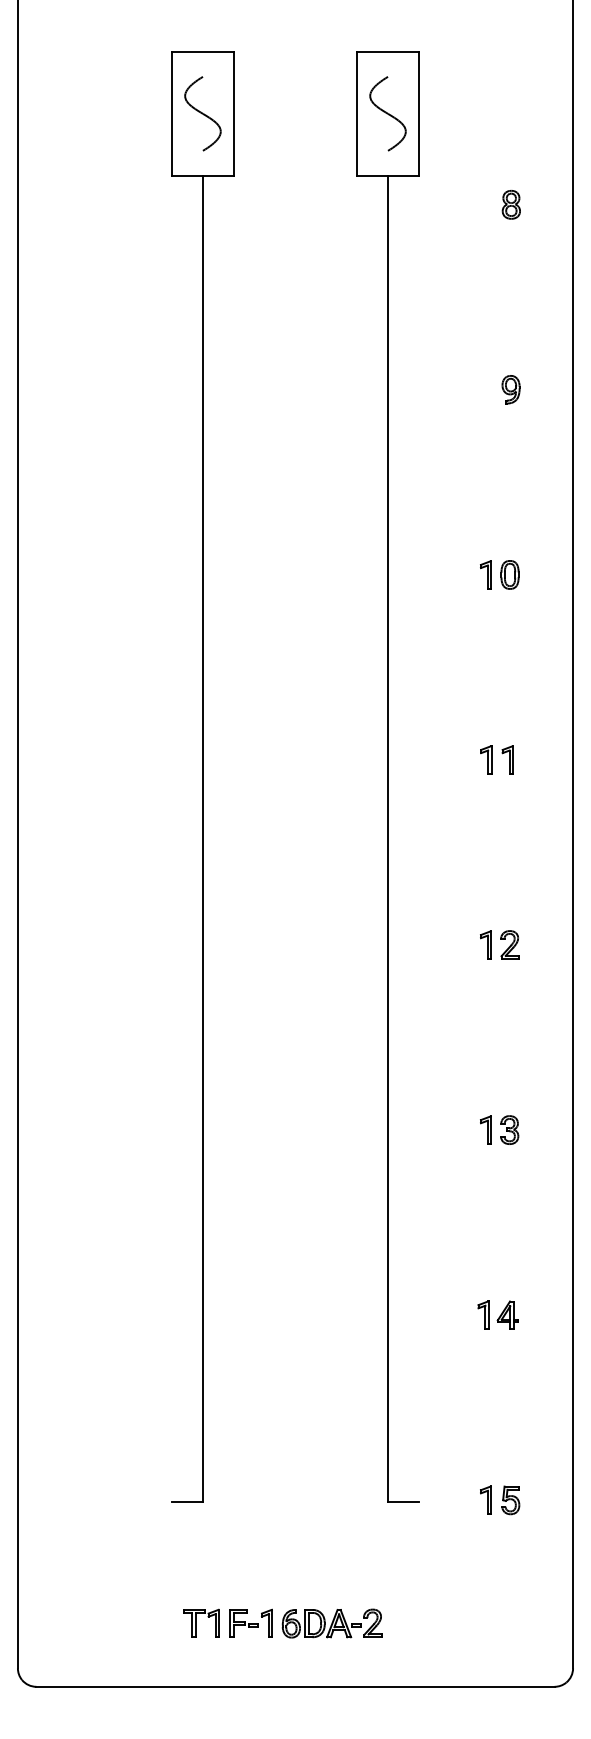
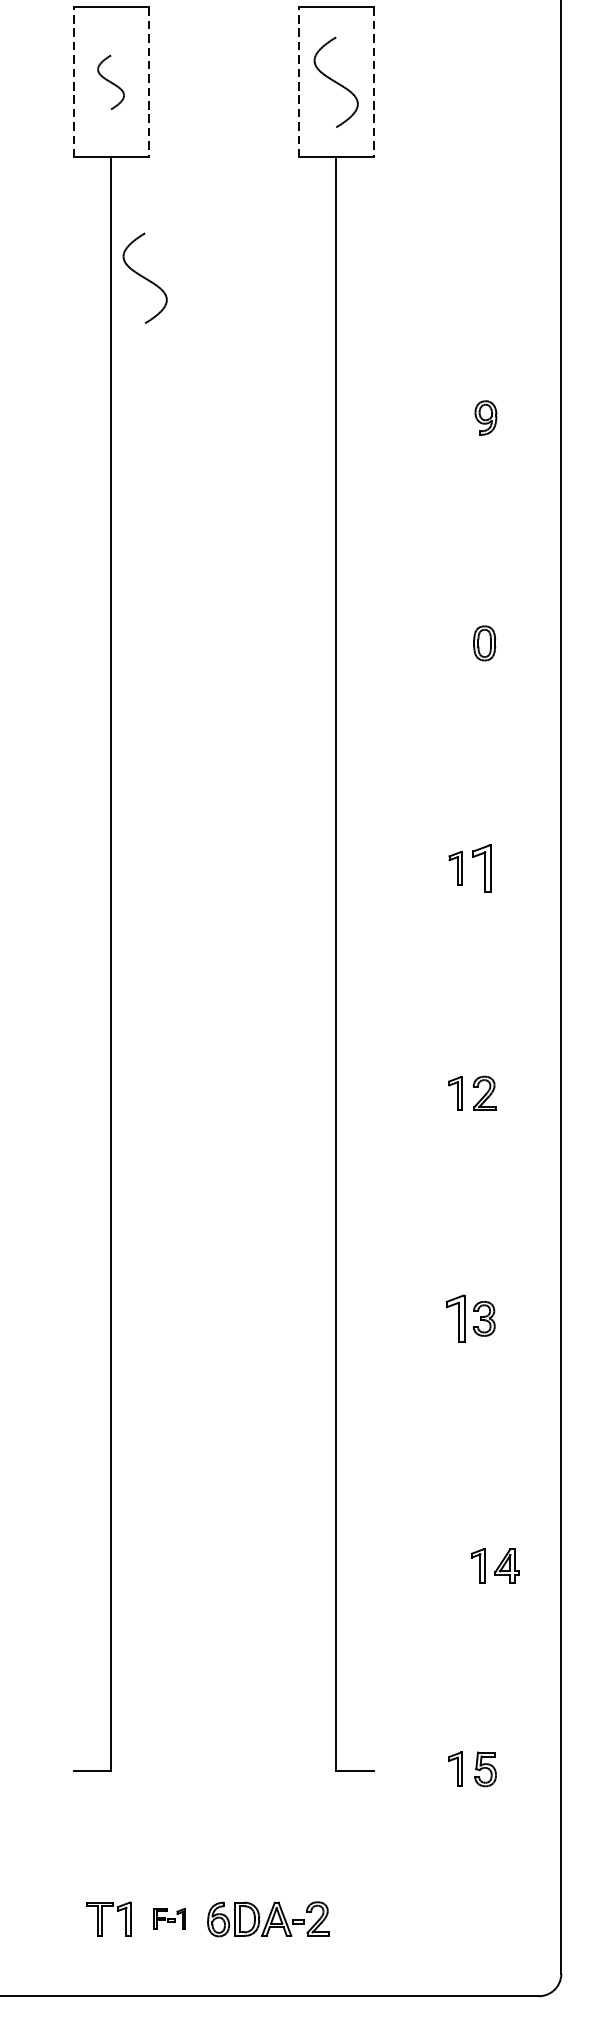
line: (172, 113) -> (73, 81), solid -> dashed
part: (202, 113) -> (110, 81), size x0.6
line: (233, 113) -> (148, 81), solid -> dashed
line: (357, 113) -> (299, 81), solid -> dashed
line: (418, 113) -> (373, 81), solid -> dashed
part: (510, 204) -> (485, 192), removed
part: (230, 274) -> (144, 277), added
part: (485, 574) -> (454, 642), removed
part: (507, 759) -> (481, 867), size x1.4
part: (485, 1129) -> (454, 1318), size x1.4
part: (497, 1314) -> (494, 1565), moved
part: (250, 1622) -> (168, 1917), size x0.6

